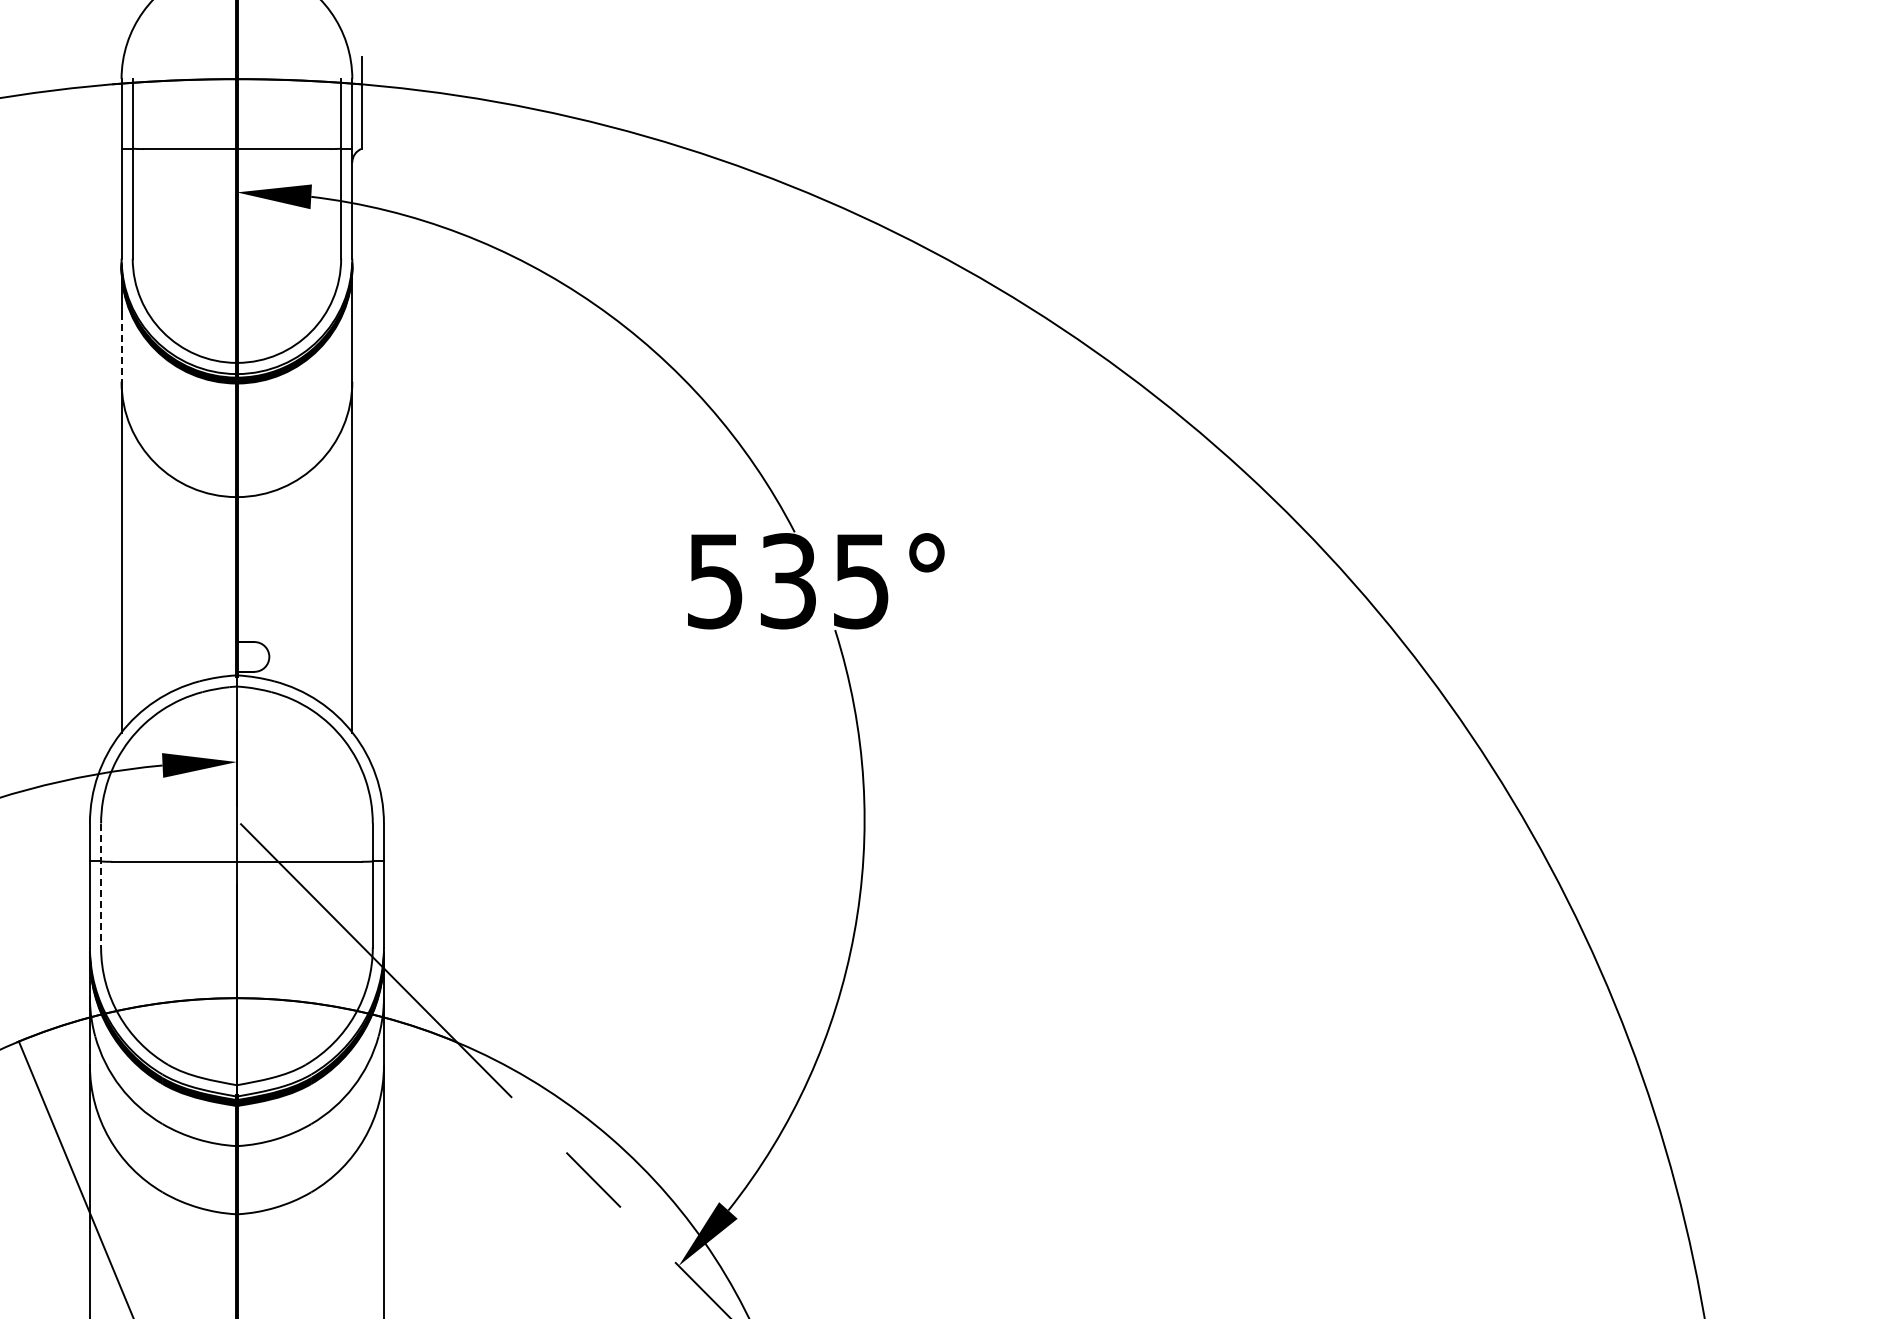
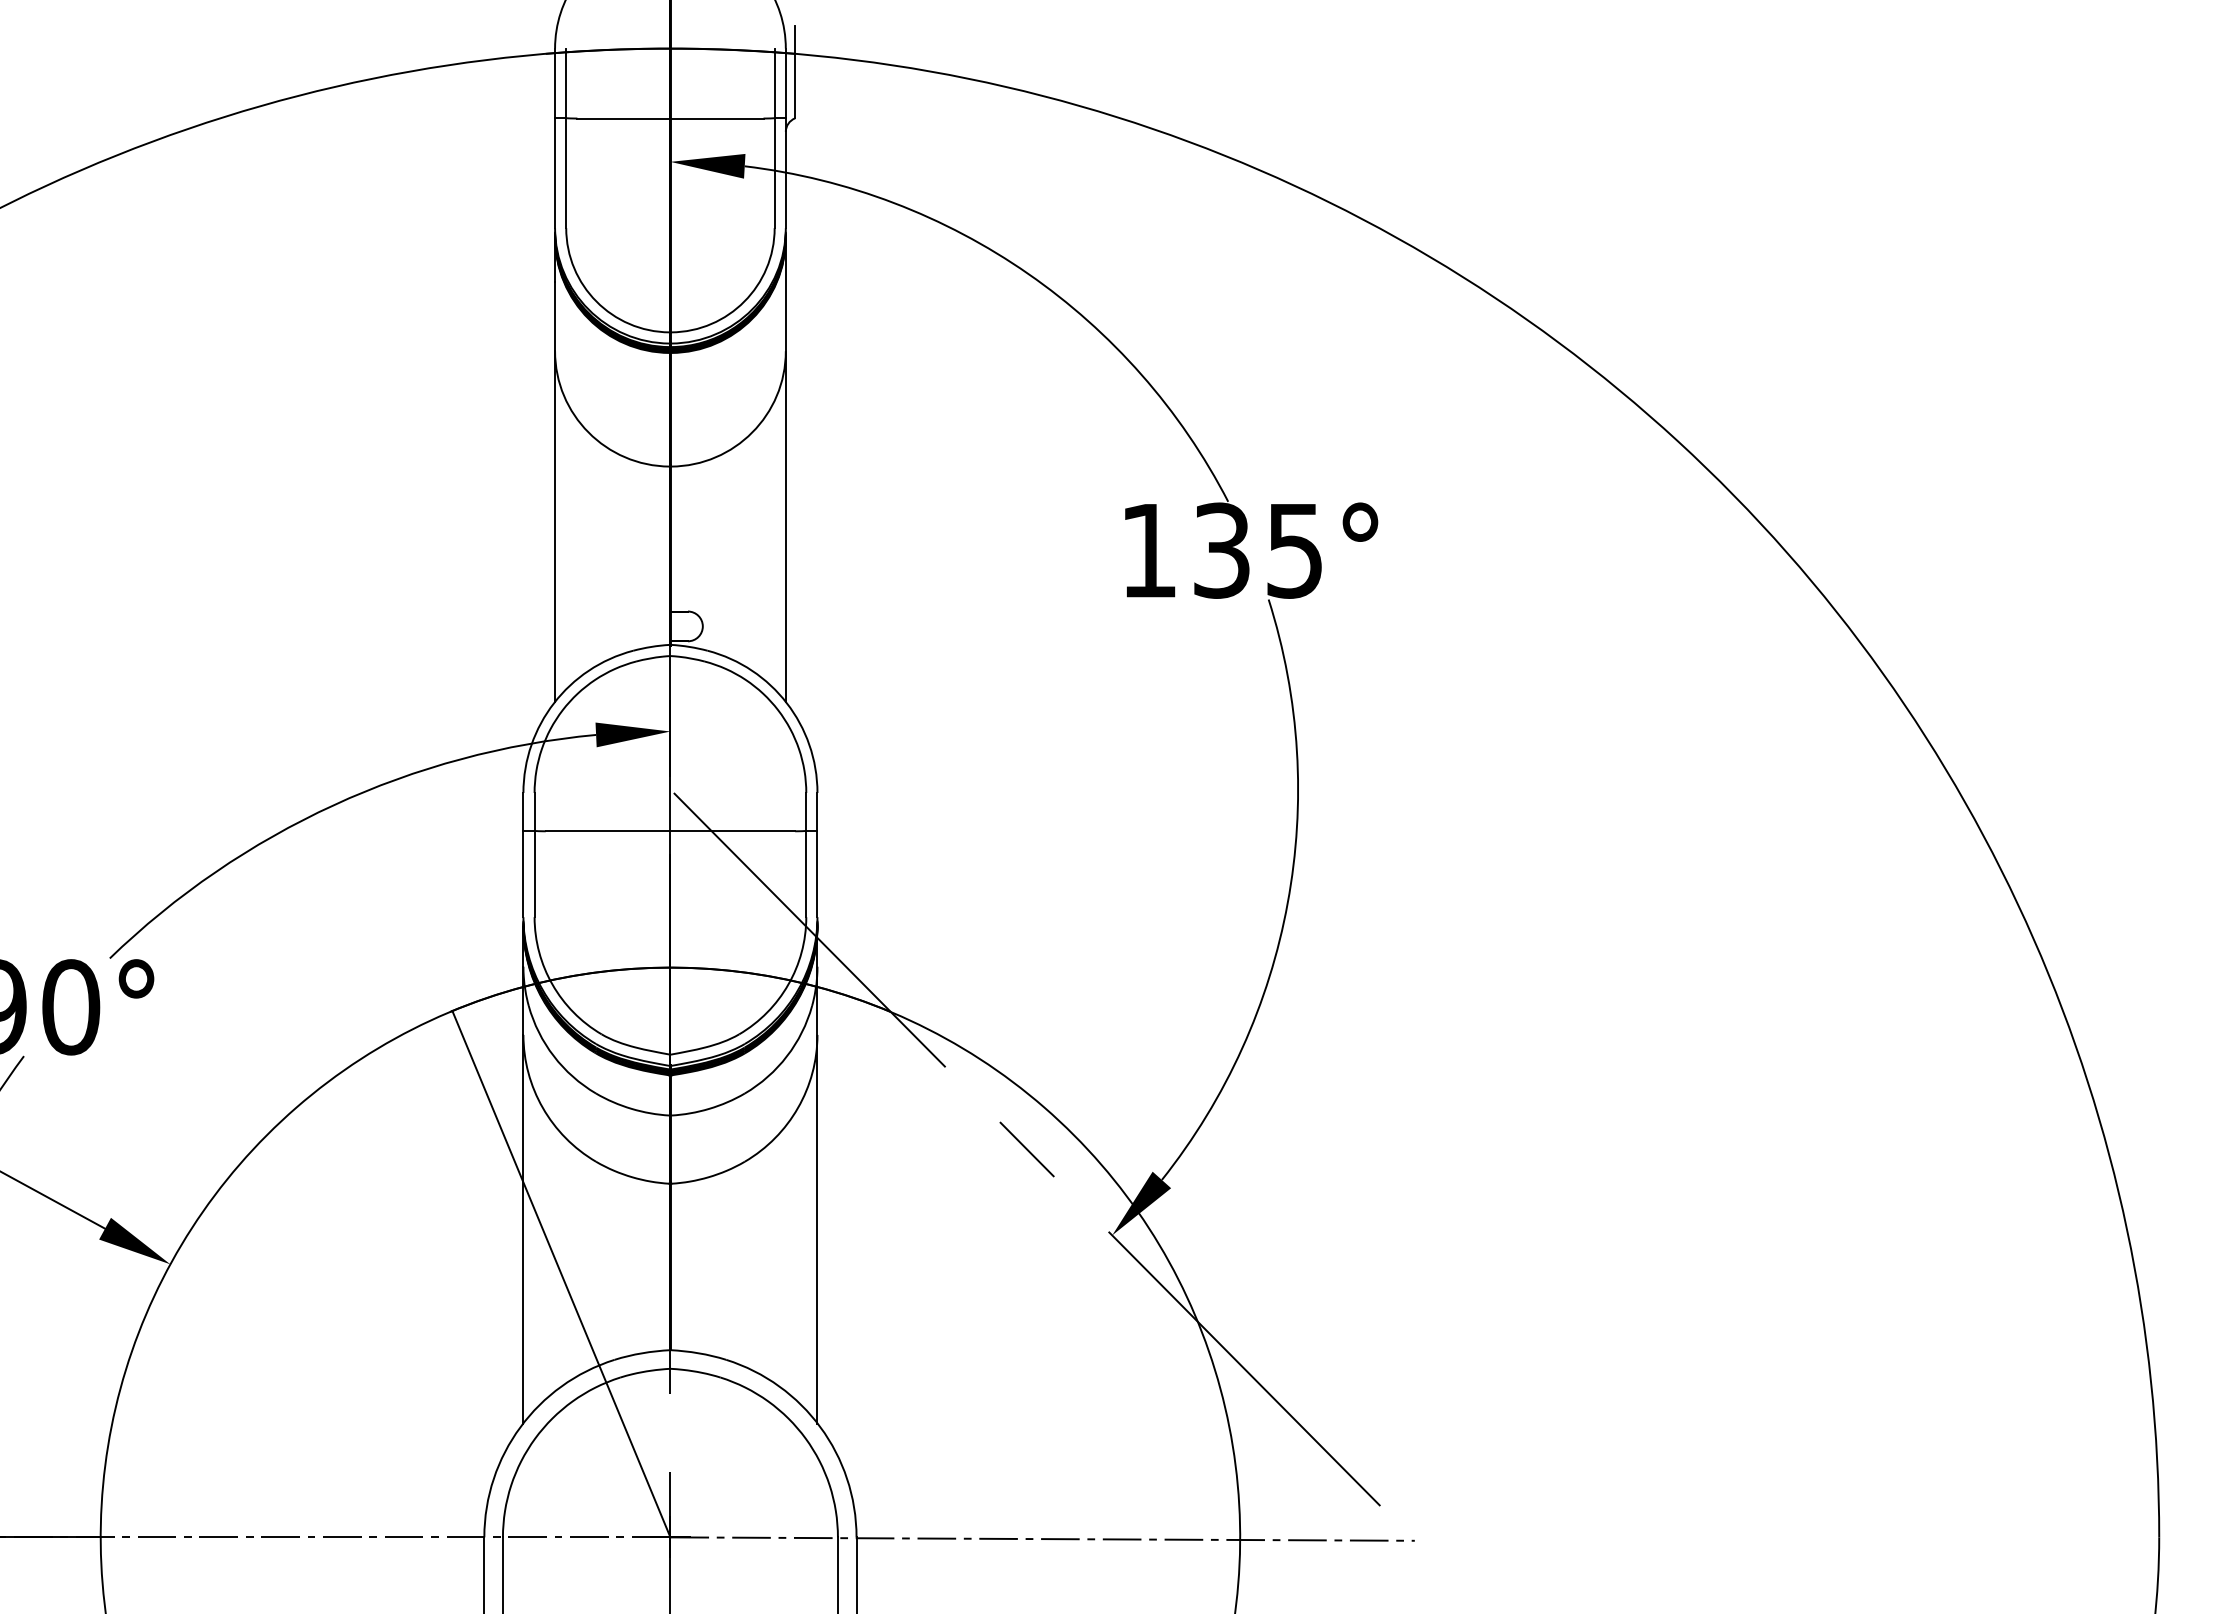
line: (122, 348) -> (555, 317), dashed -> solid
text: (715, 582) -> (1148, 551), 535° -> 135°
line: (101, 886) -> (534, 855), dashed -> solid

